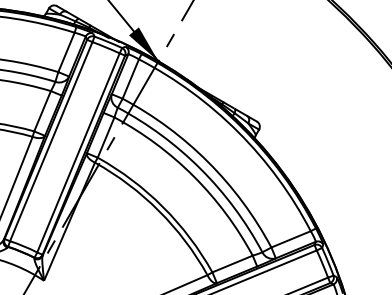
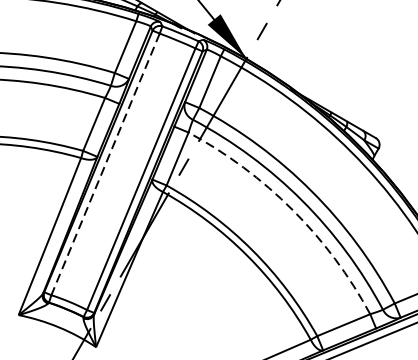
line: (51, 141) -> (105, 164), solid -> dashed
arc: (193, 176) -> (292, 210), solid -> dashed

